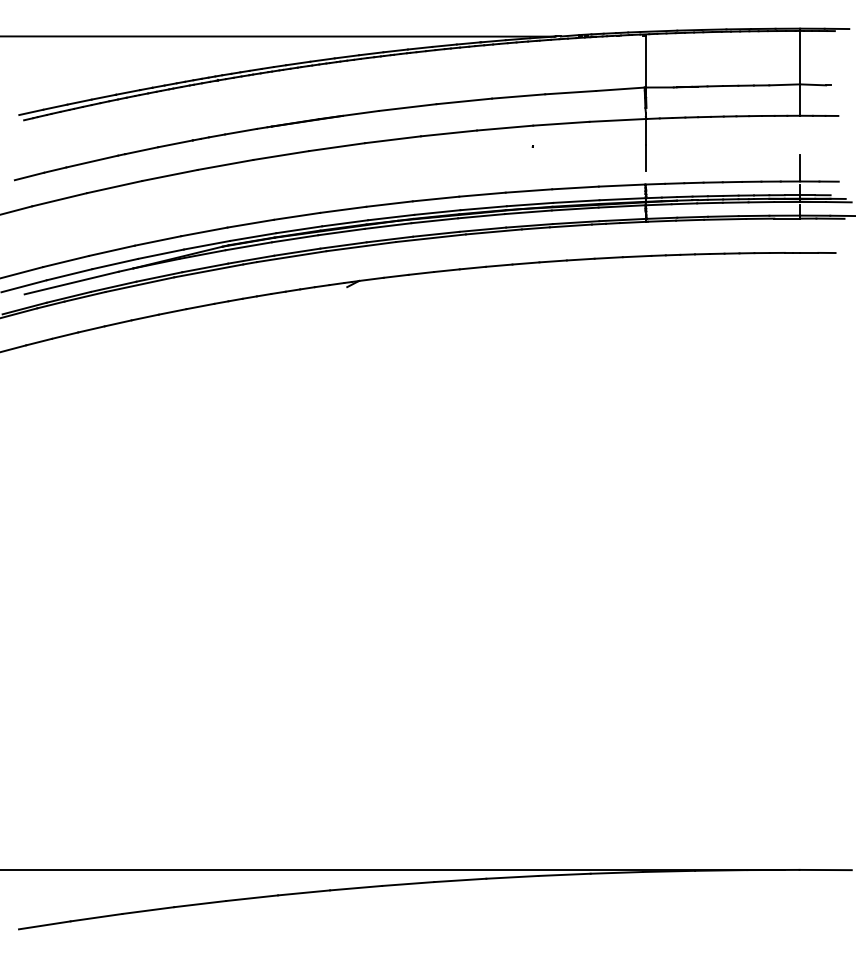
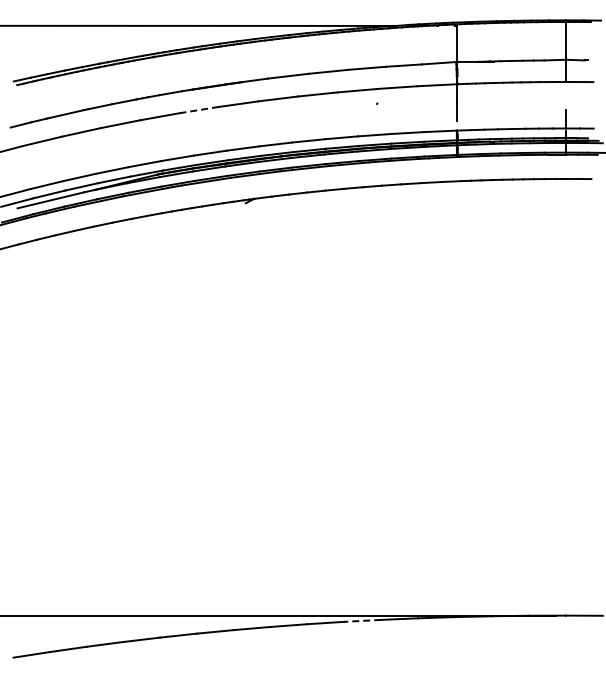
line: (281, 156) -> (199, 110), solid -> dashed
line: (512, 876) -> (362, 620), solid -> dashed

